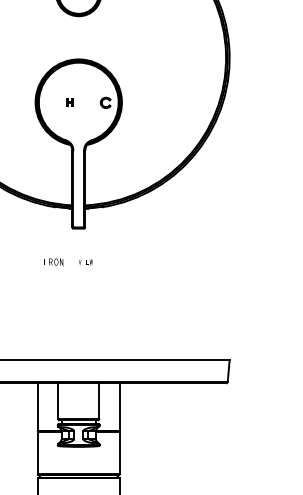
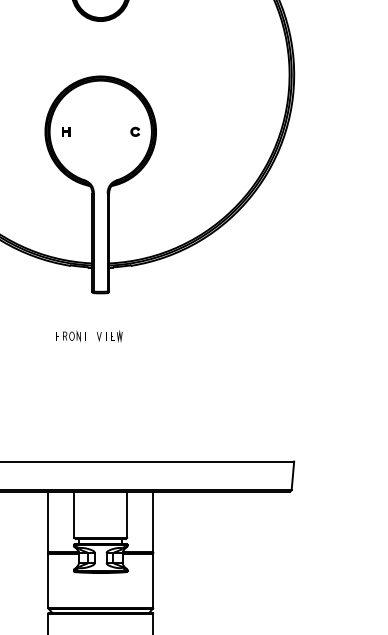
part: (69, 102) -> (66, 131), moved
part: (105, 102) -> (134, 131), size x0.62
part: (85, 262) -> (109, 336), size x1.43

